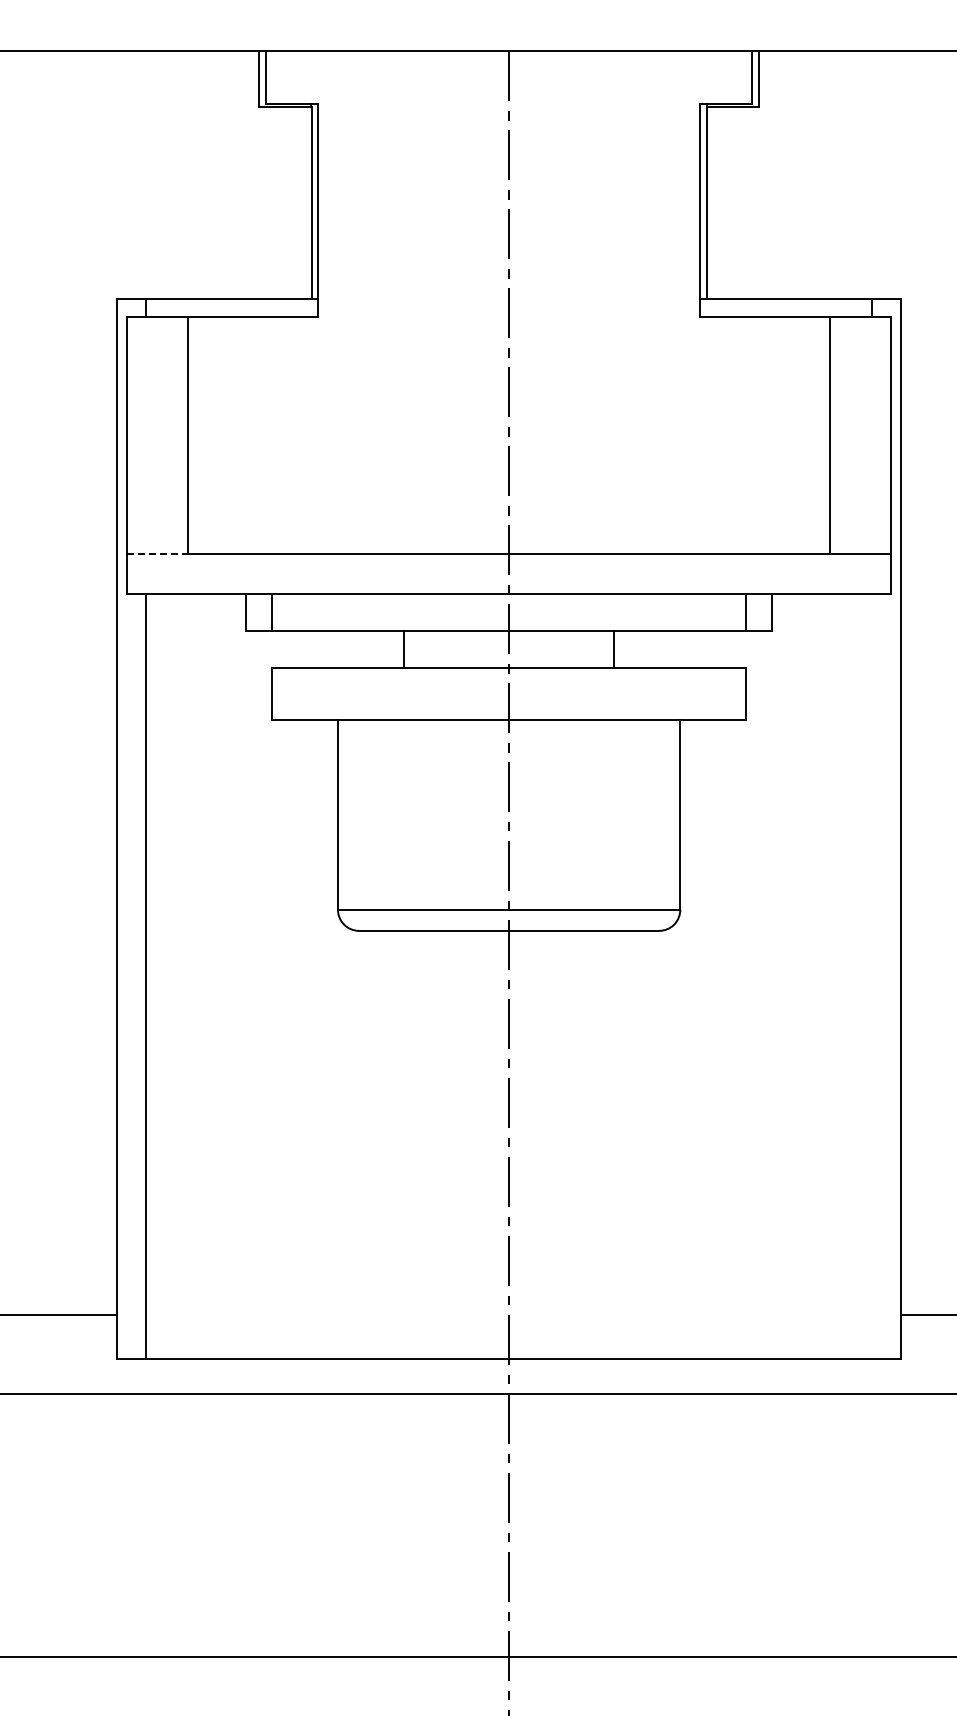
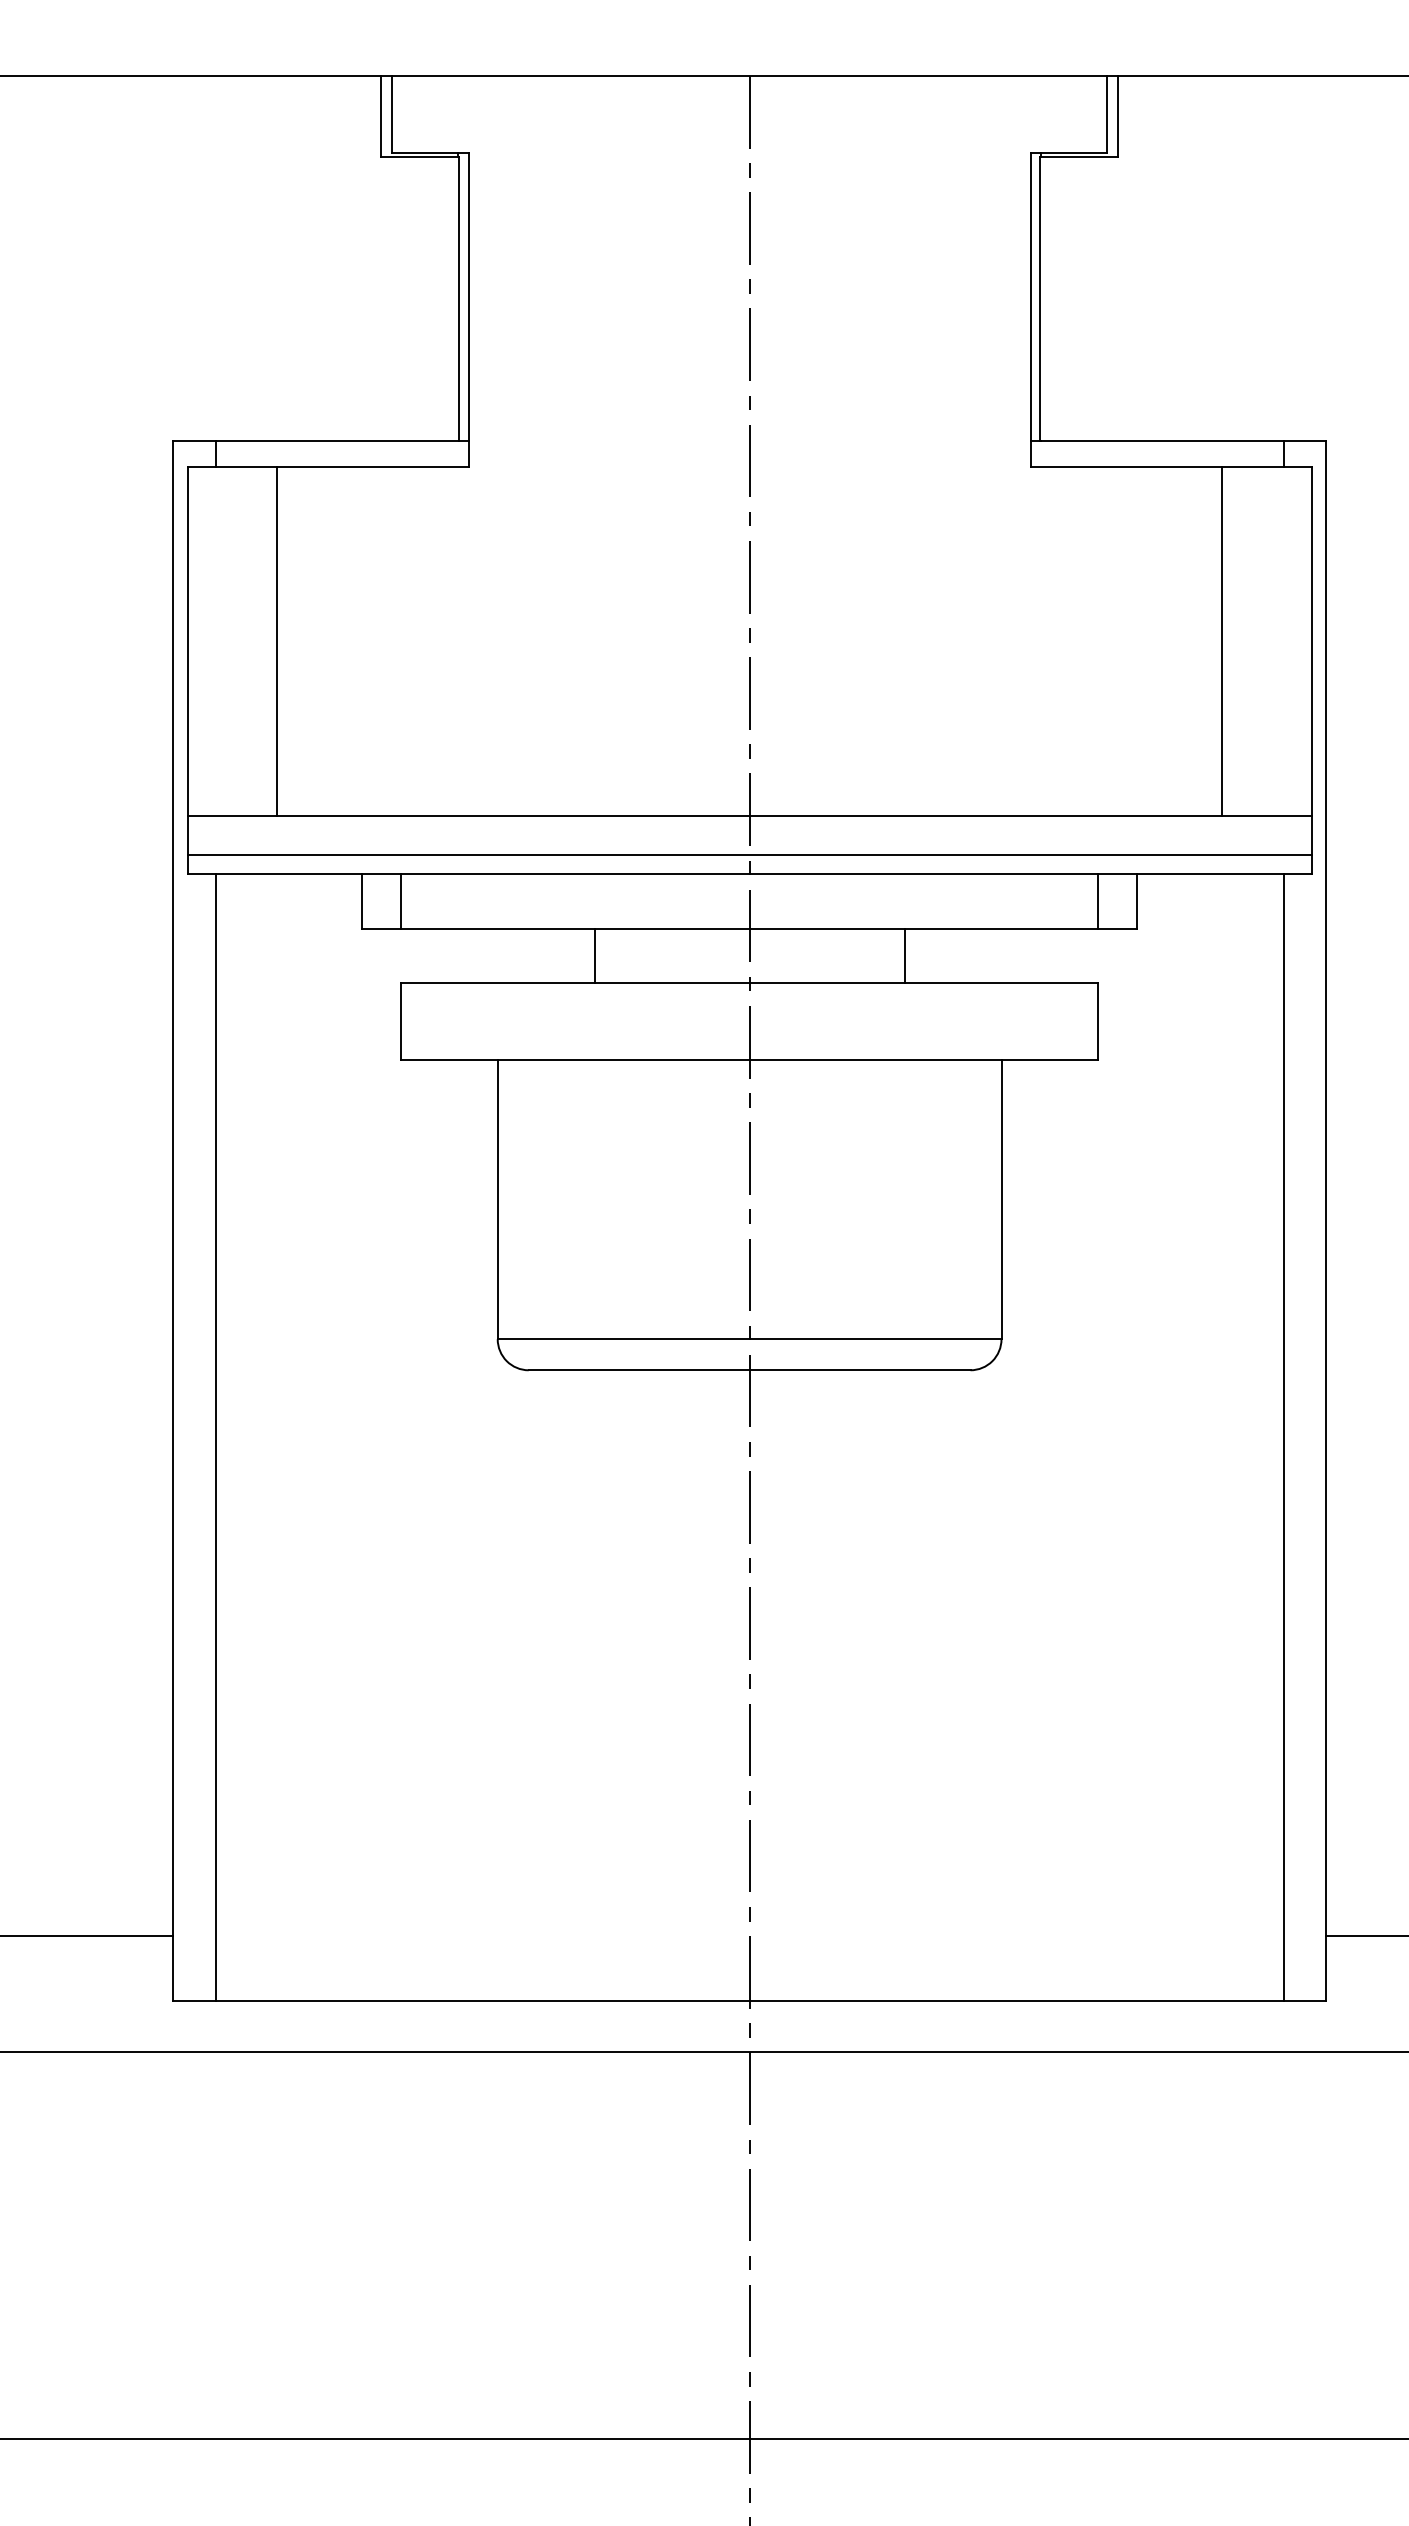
line: (158, 554) -> (233, 816), dashed -> solid
line: (508, 580) -> (748, 854), added
line: (871, 976) -> (1282, 1437), added

